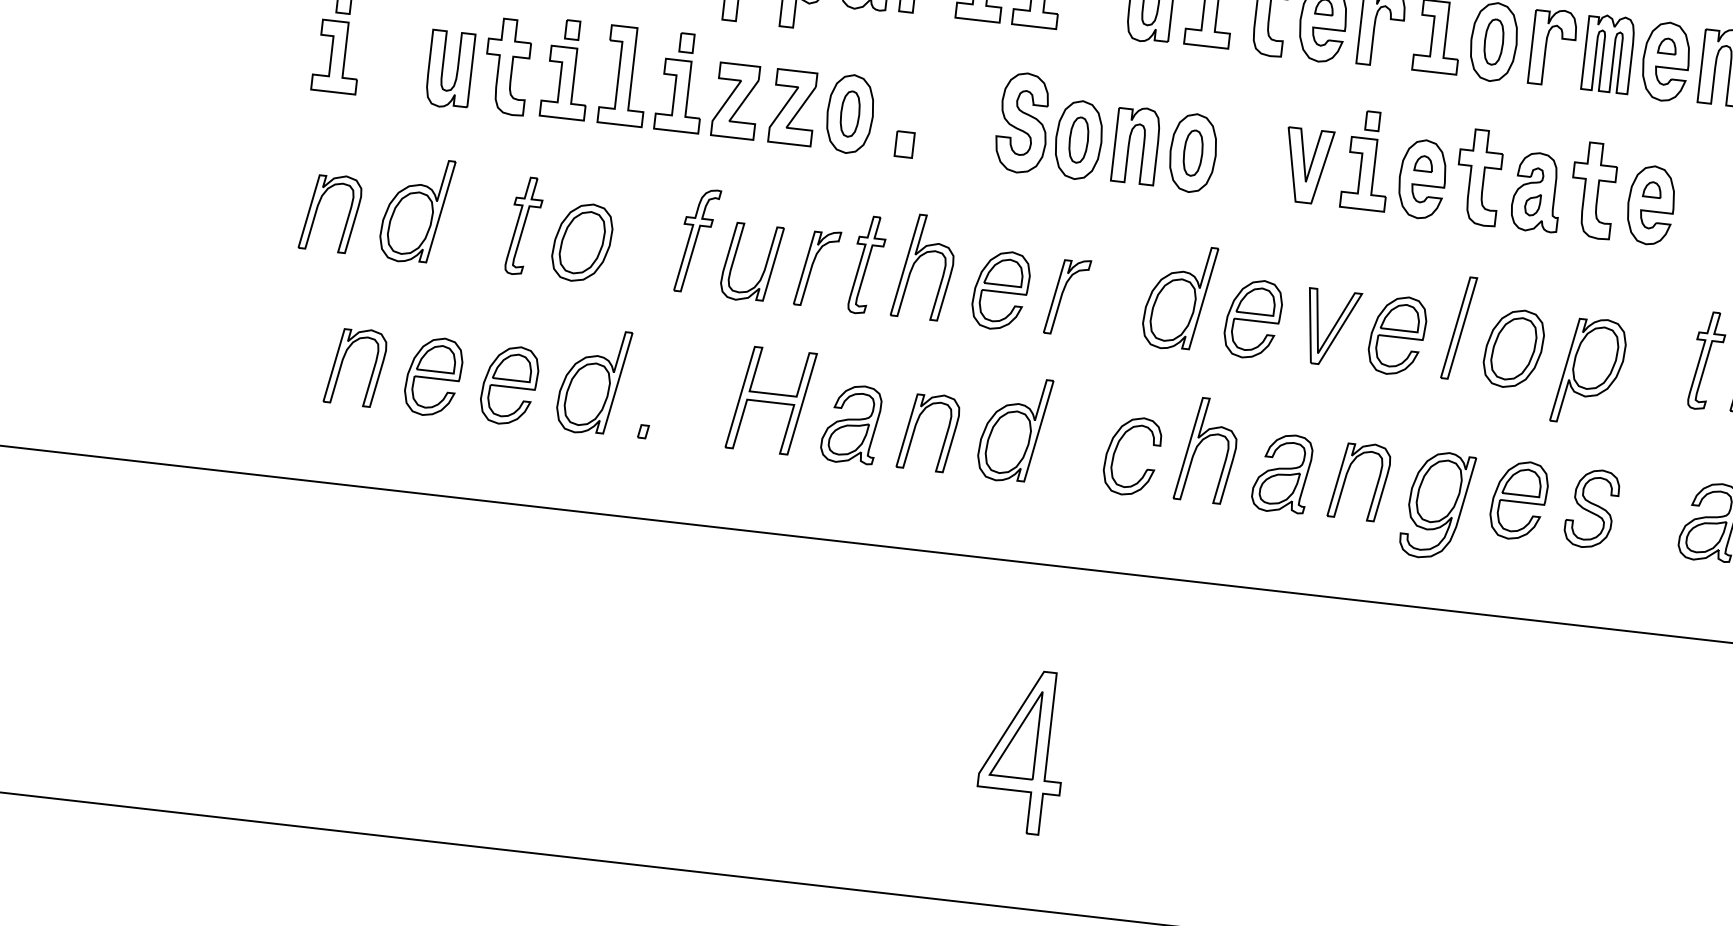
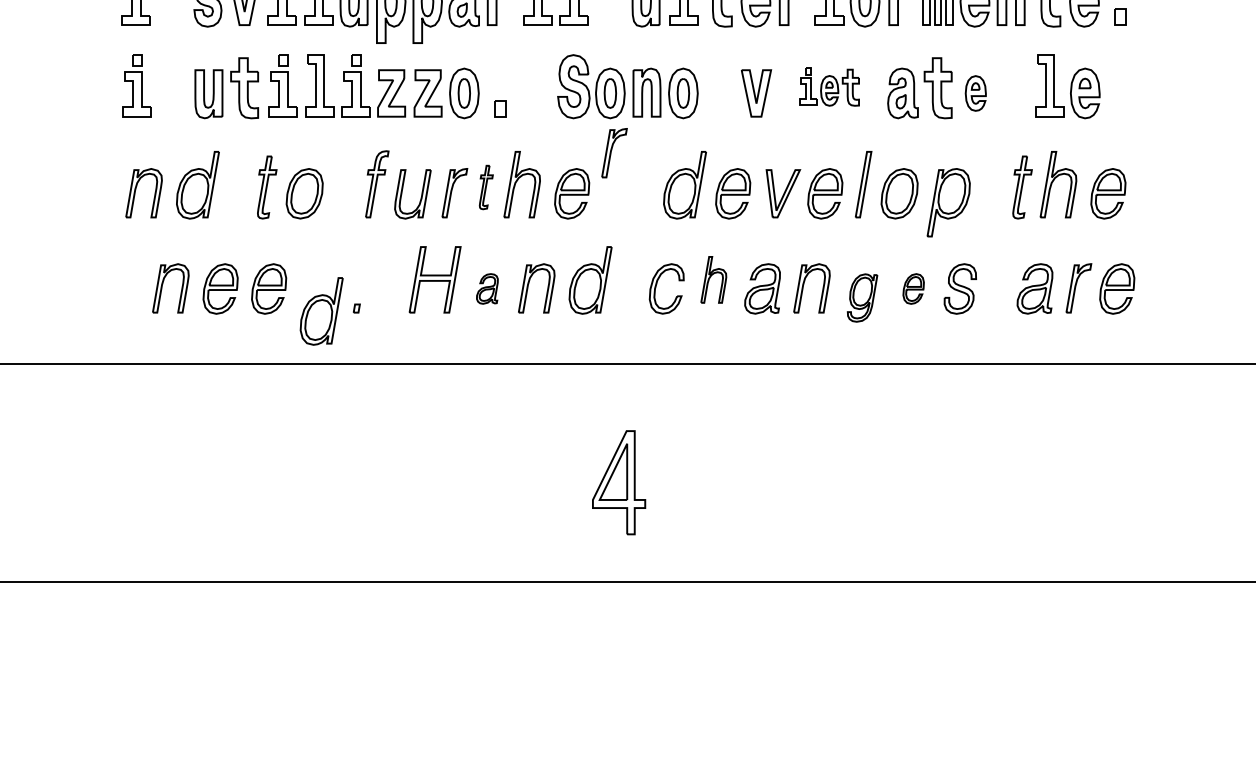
part: (1423, 168) -> (829, 86), size x0.6
part: (1650, 205) -> (975, 93), size x0.7
part: (868, 265) -> (486, 187), size x0.7
part: (1067, 297) -> (614, 153), moved
part: (593, 381) -> (321, 311), moved
part: (851, 423) -> (487, 288), size x0.6
part: (1207, 449) -> (713, 279), size x0.7
part: (1518, 499) -> (913, 288), size x0.6
part: (1437, 504) -> (862, 297), size x0.7

